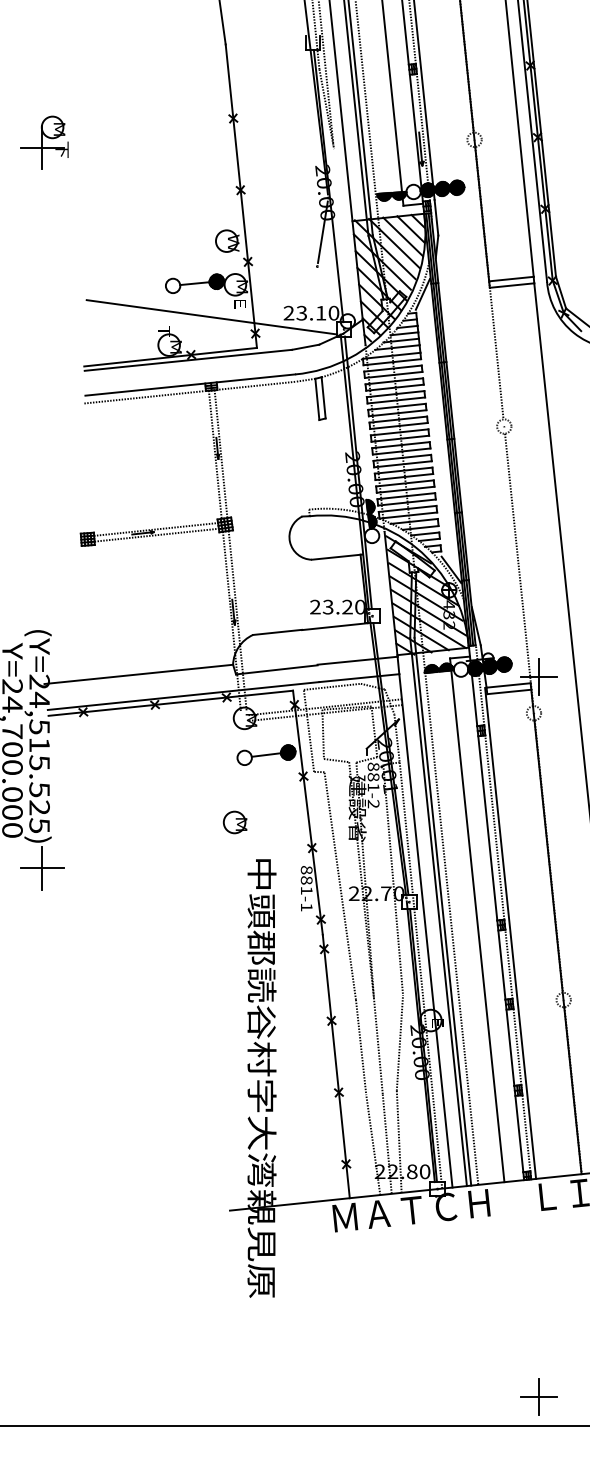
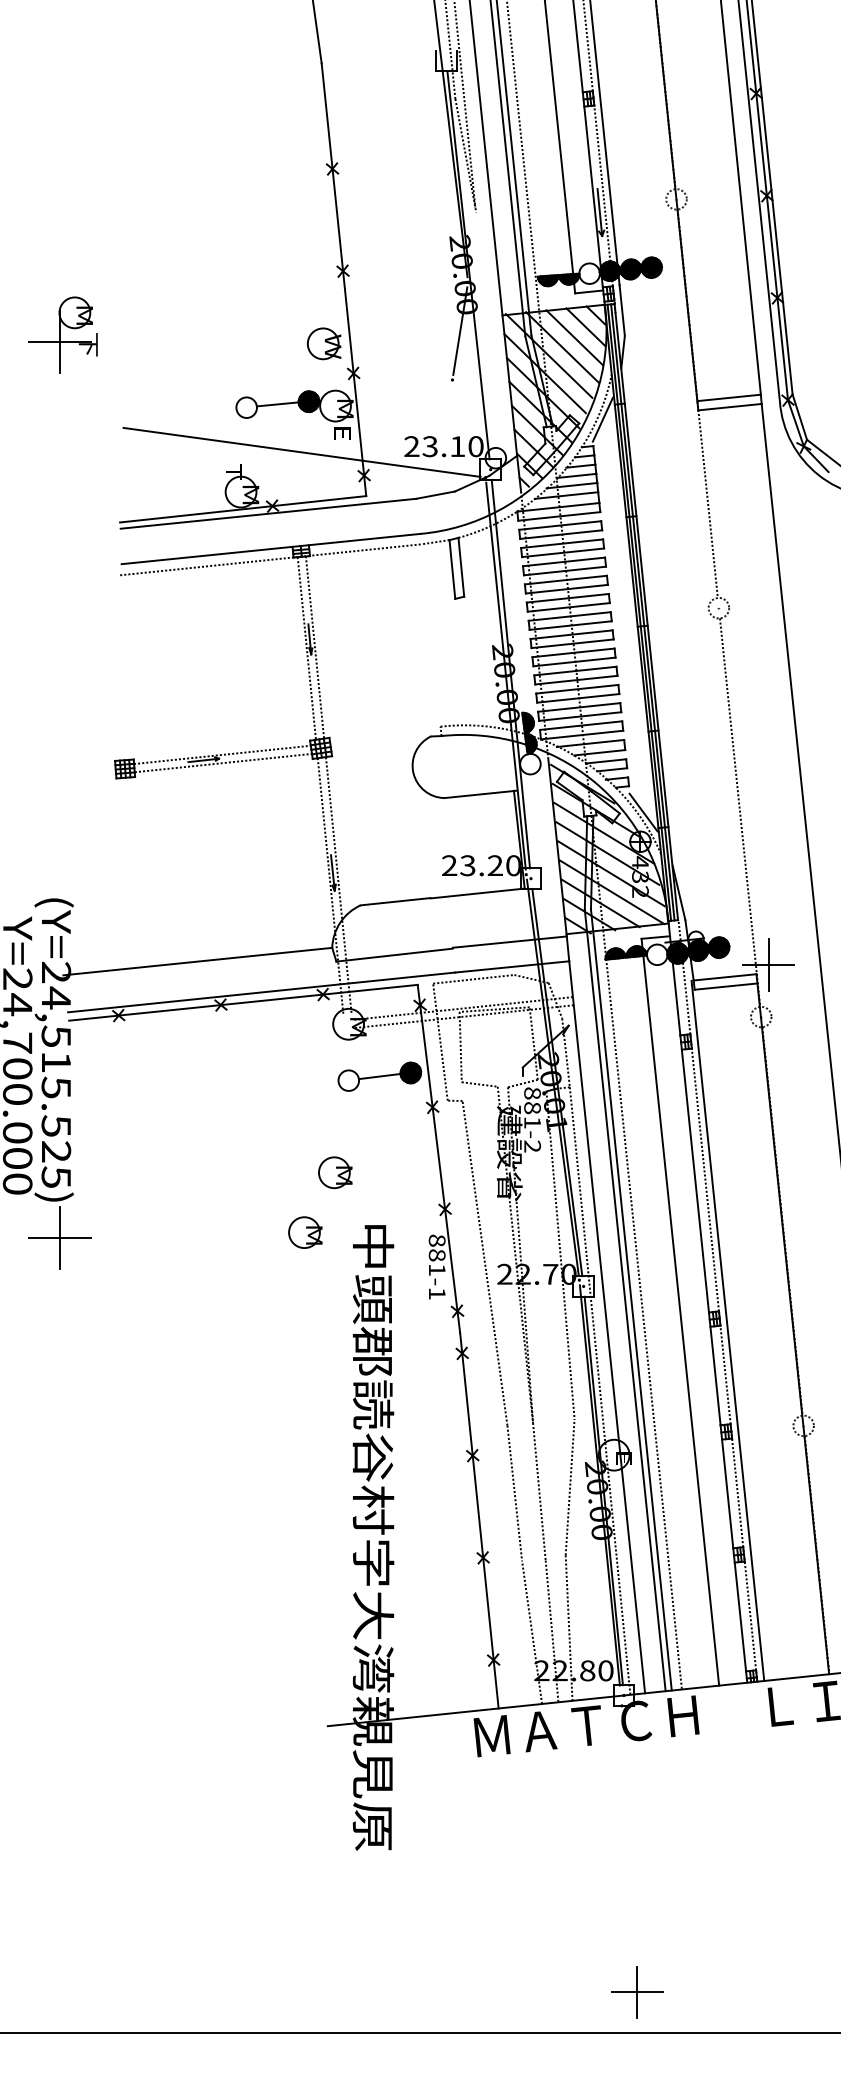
part: (44, 142) -> (63, 334), moved
part: (213, 864) -> (304, 1232), added
part: (538, 1396) -> (636, 1991), moved

